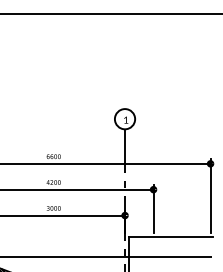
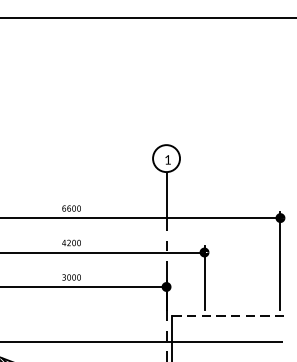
line: (170, 237) -> (227, 316), solid -> dashed

